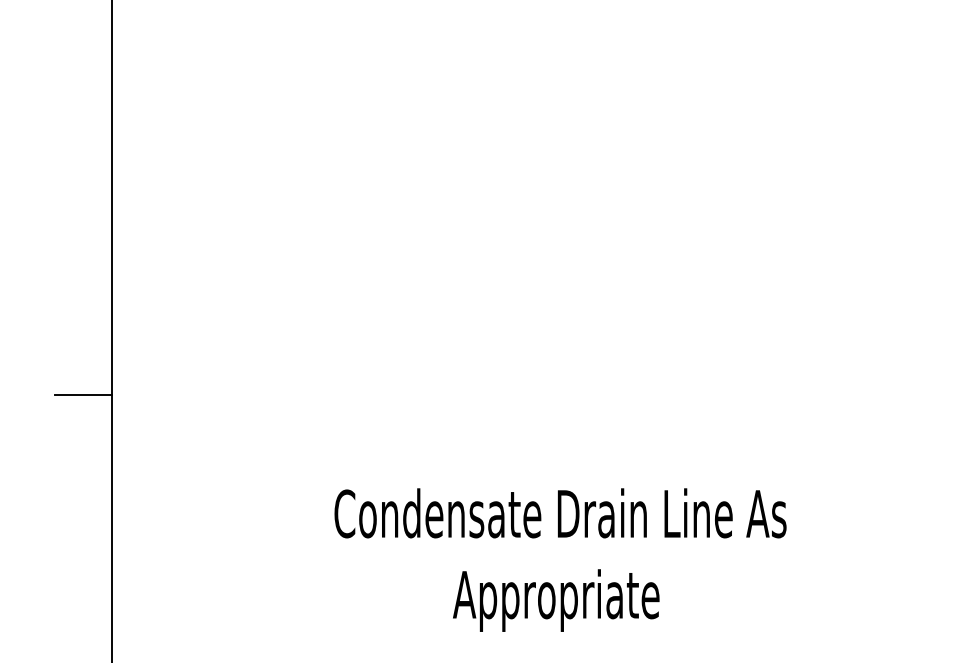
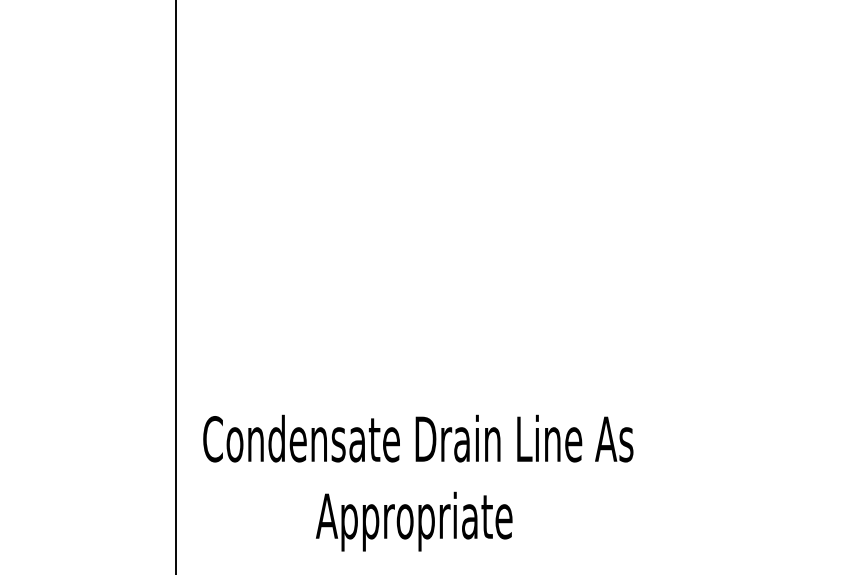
line: (83, 395) -> (148, 326), removed
text: (560, 559) -> (418, 482), moved

